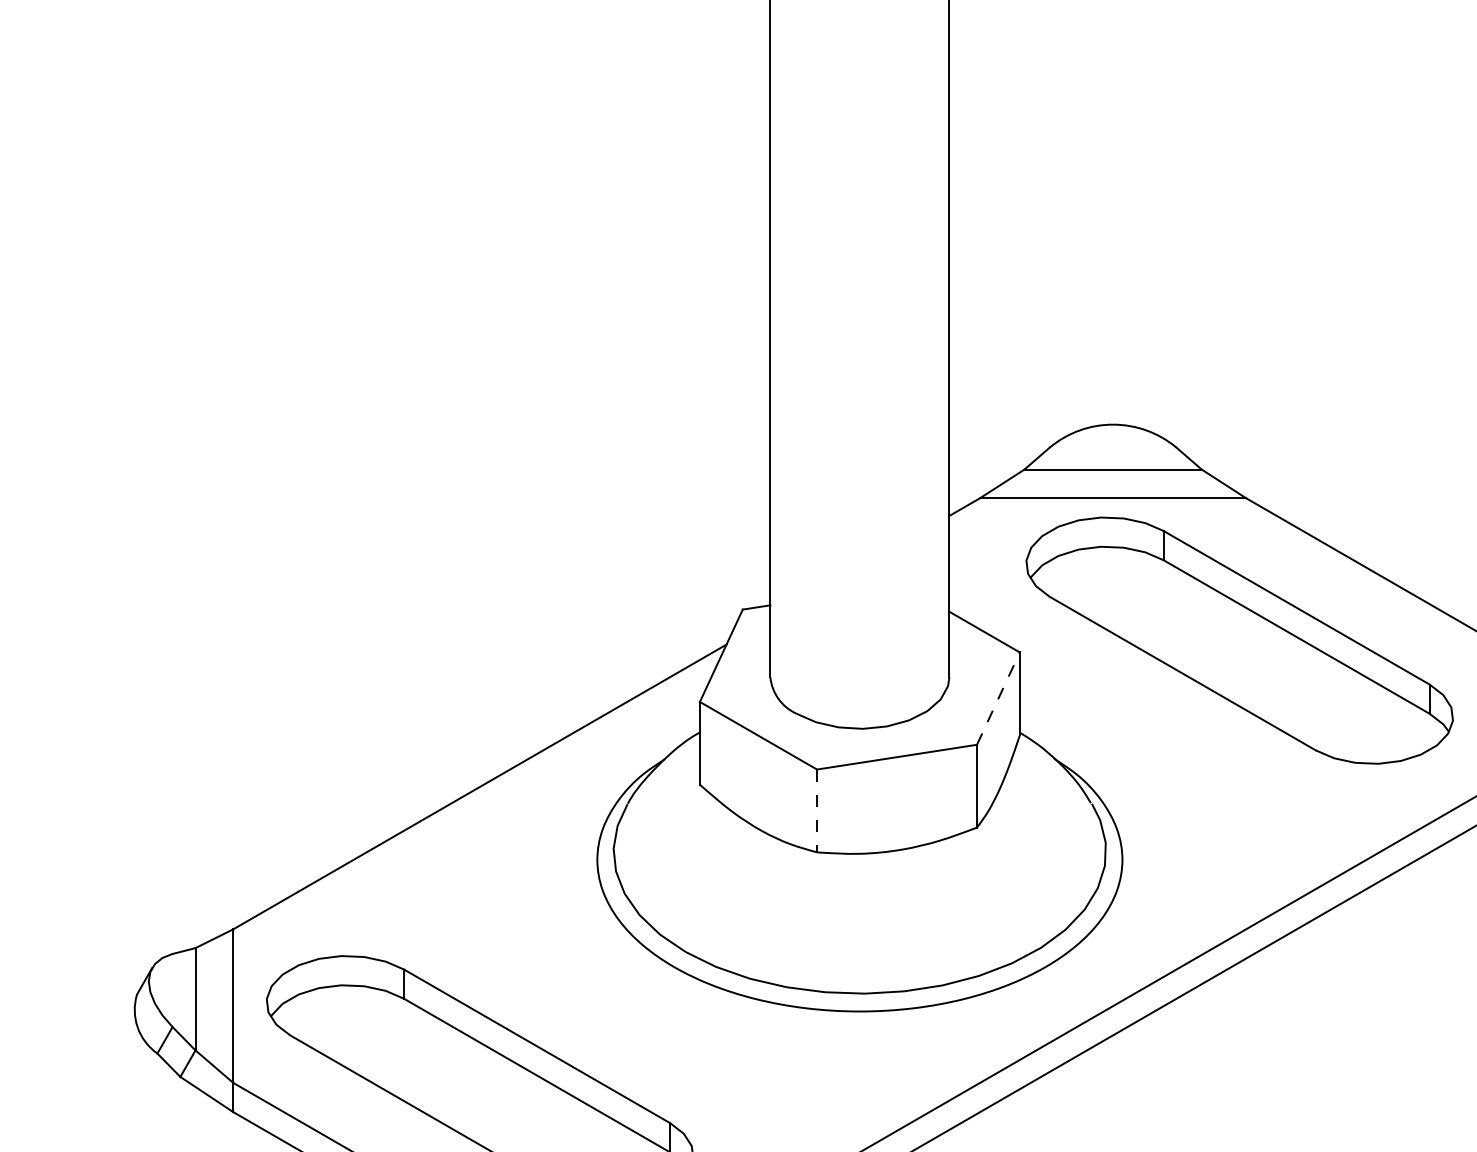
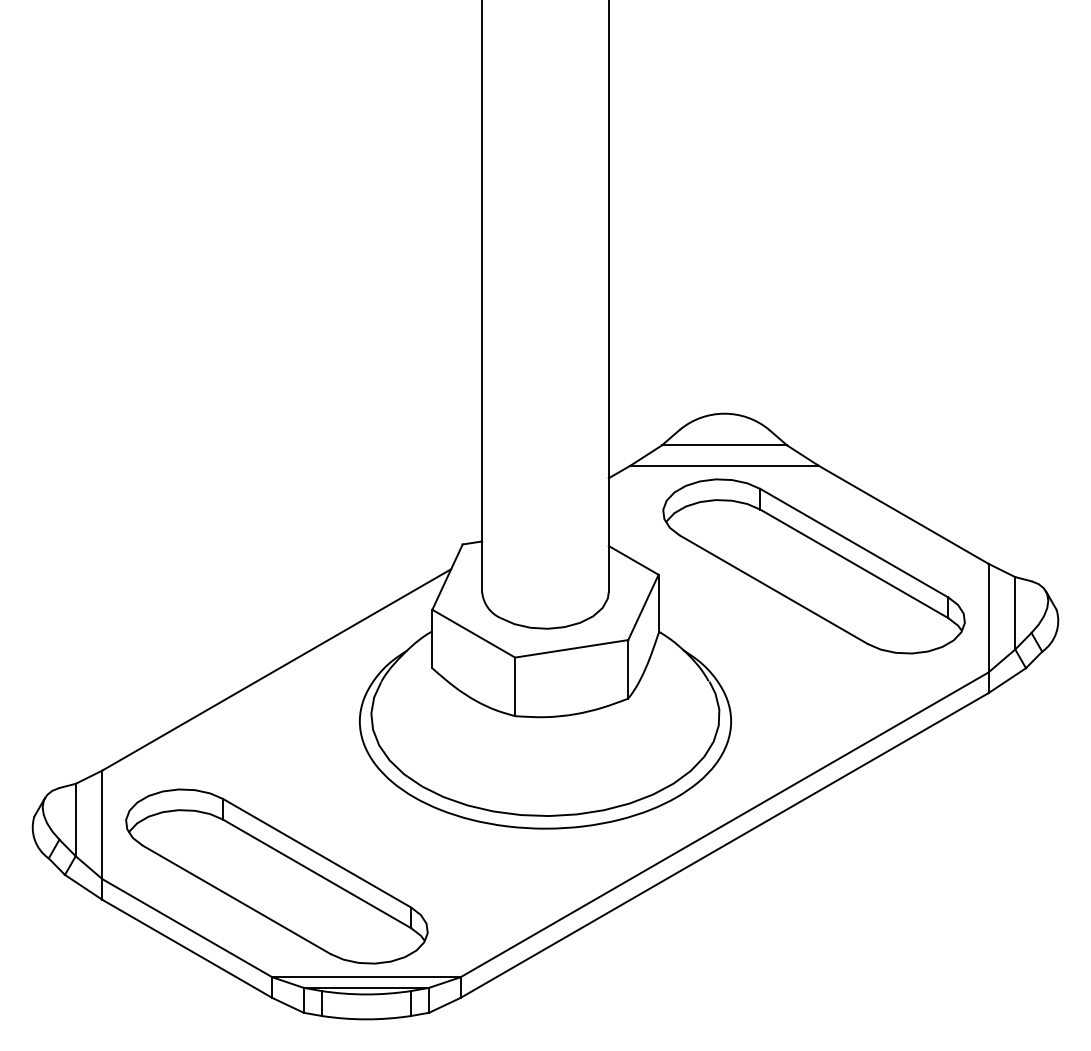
line: (998, 698) -> (643, 607), dashed -> solid
line: (817, 811) -> (515, 687), dashed -> solid

